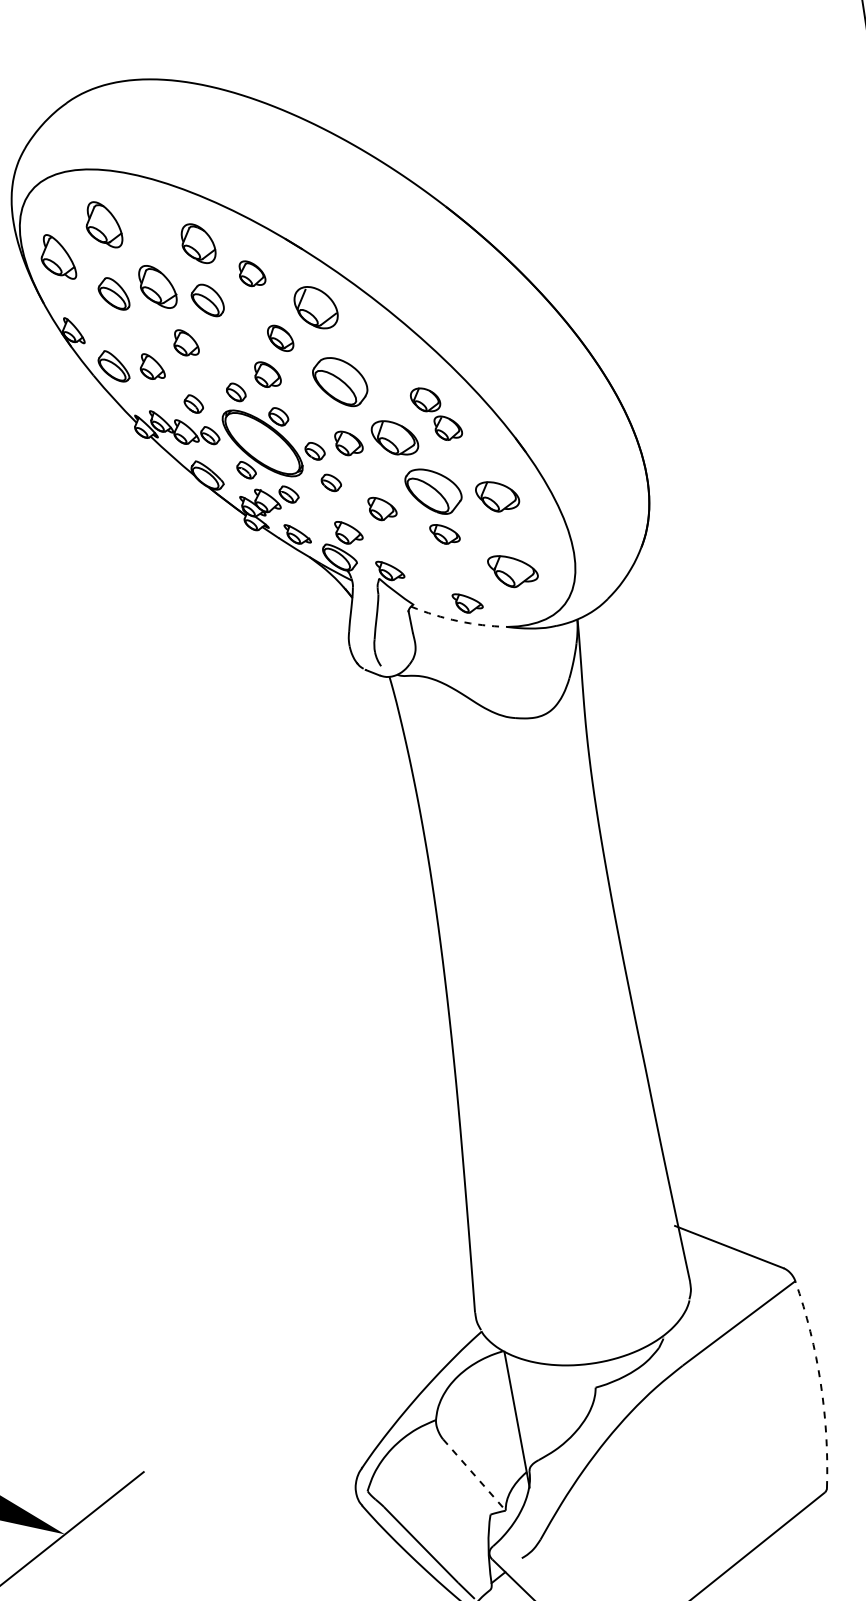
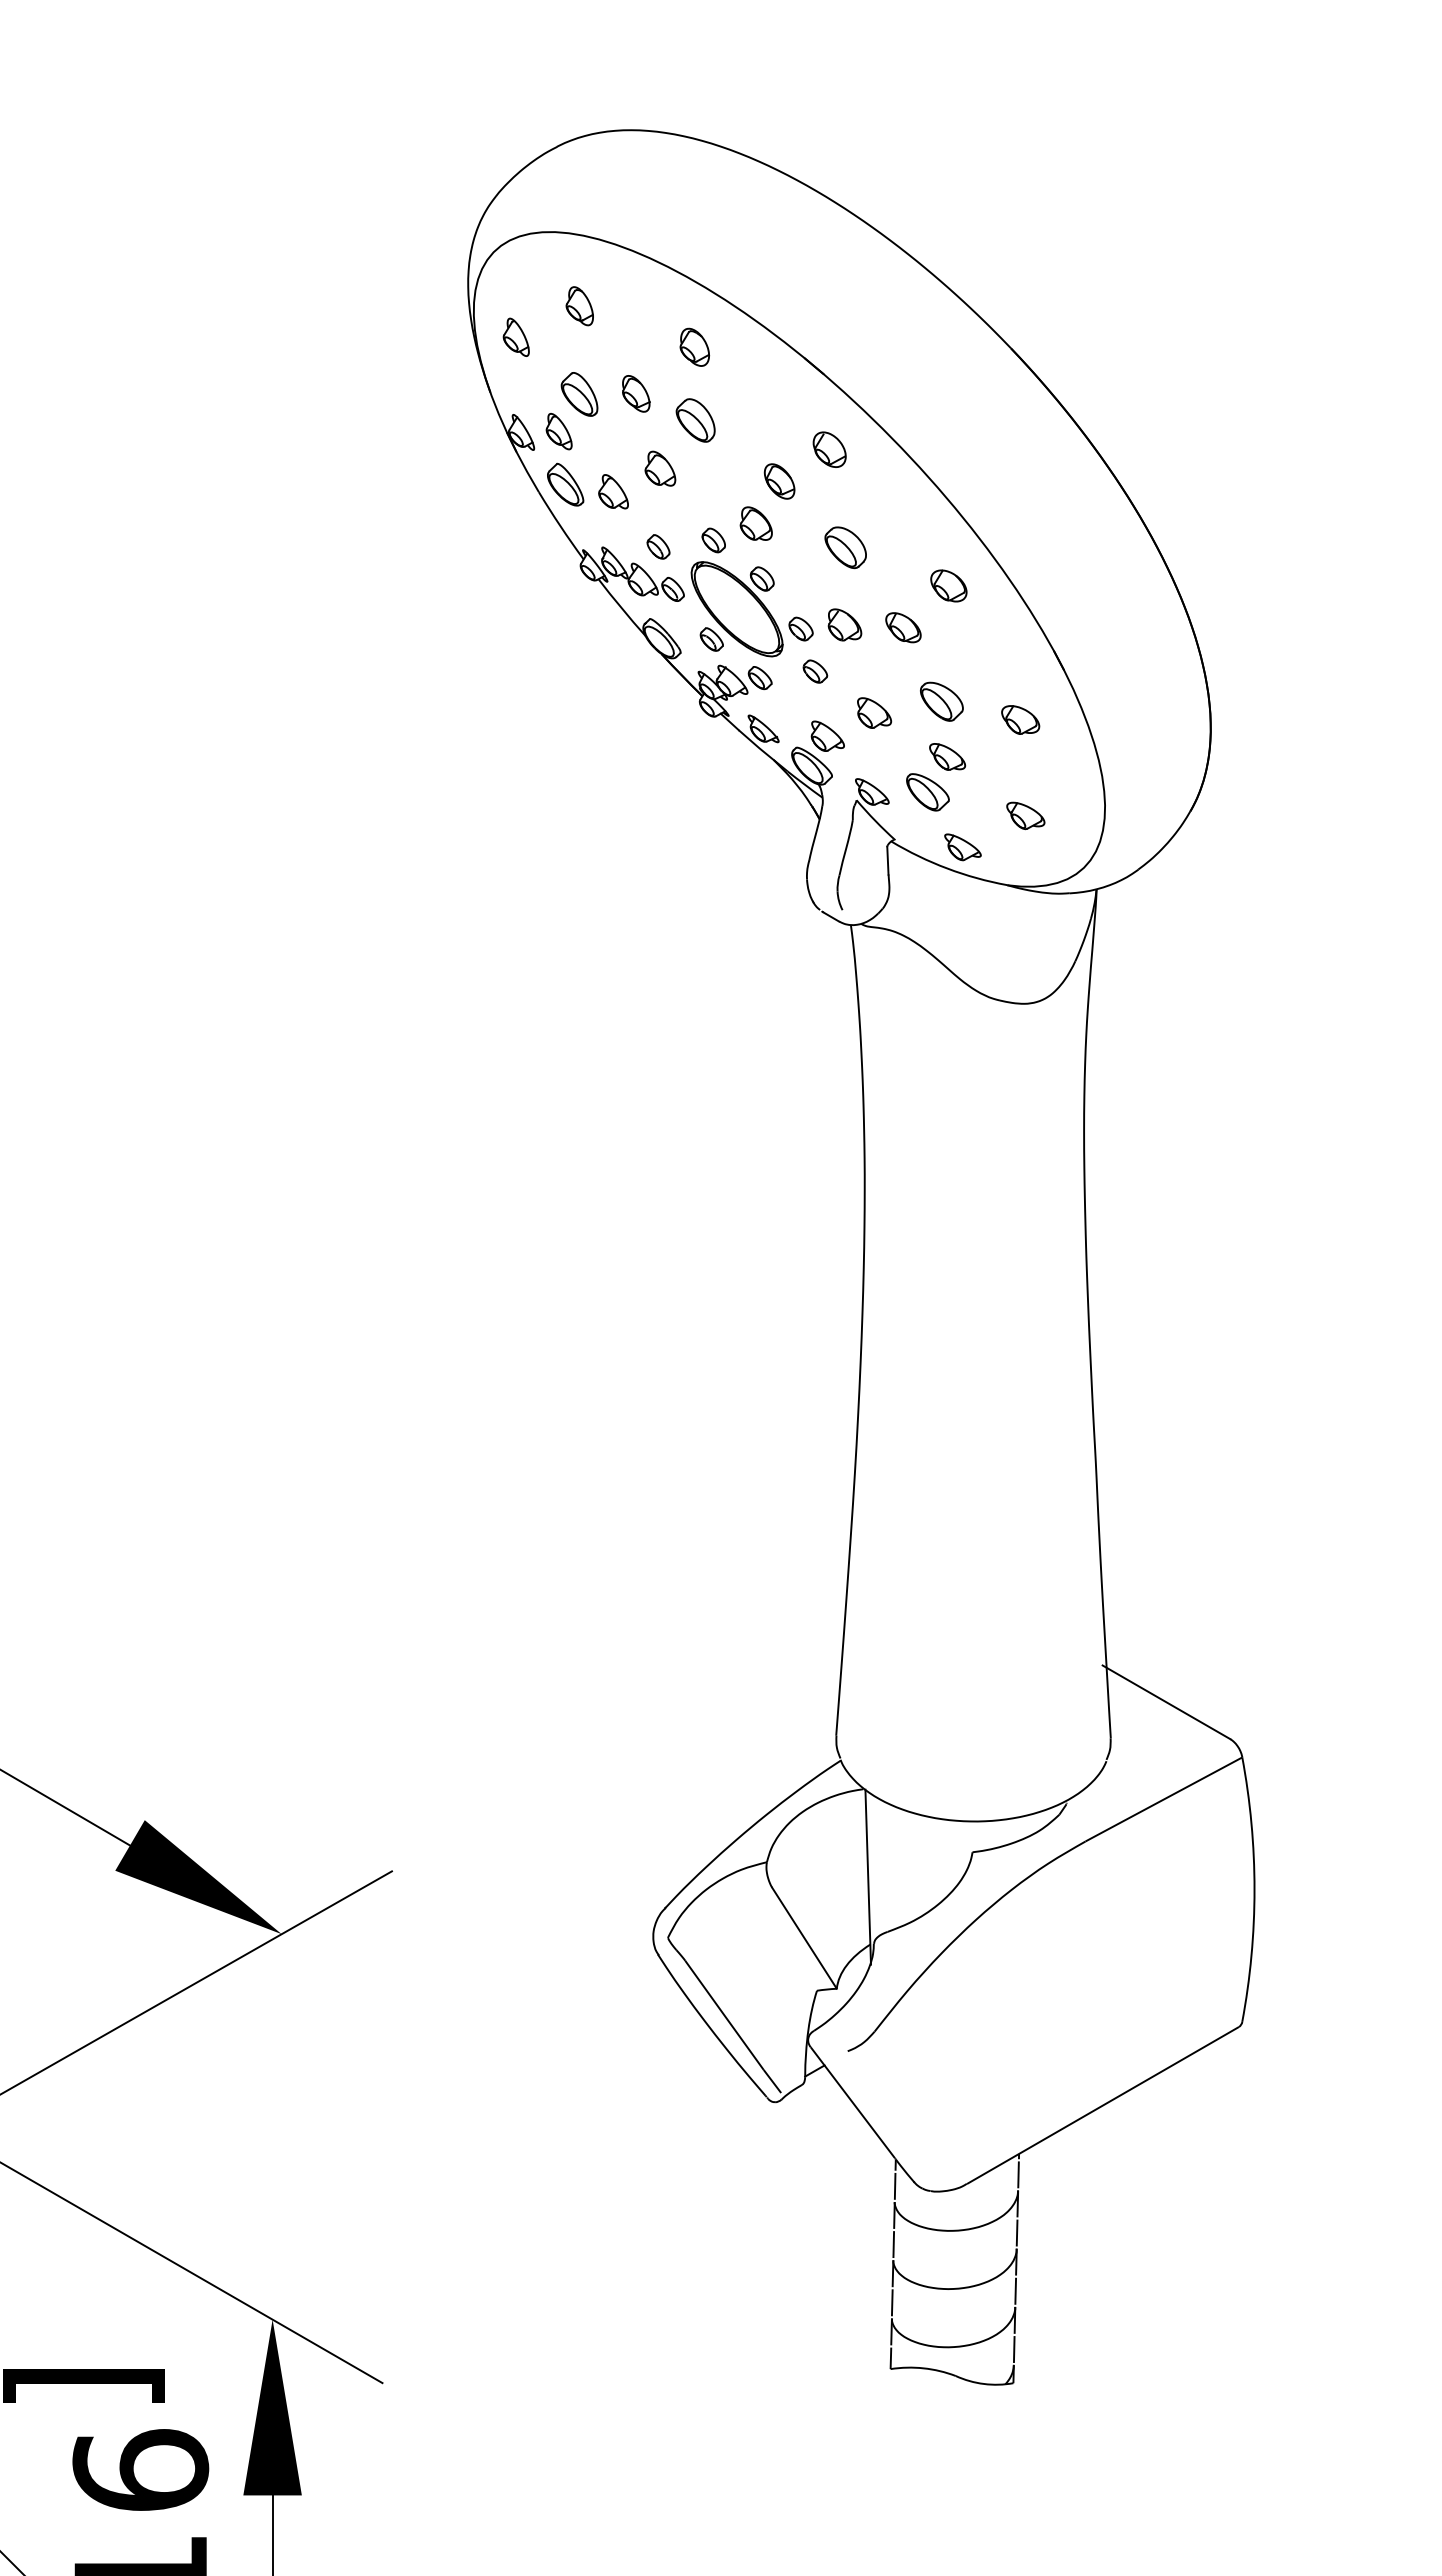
part: (103, 225) -> (579, 306), size x0.62
part: (197, 242) -> (694, 346), size x0.71
part: (56, 256) -> (515, 336), size x0.62
part: (251, 273) -> (755, 394), removed
part: (158, 286) -> (636, 393), size x0.62
part: (315, 307) -> (829, 449), size x0.62
part: (101, 325) -> (558, 431), added
part: (340, 382) -> (845, 547), size x0.62
part: (447, 427) -> (971, 624), removed
part: (395, 437) -> (903, 627), size x0.62
part: (433, 491) -> (941, 701), size x0.62
part: (497, 495) -> (1020, 719), size x0.71
part: (433, 564) -> (927, 792), added
part: (512, 570) -> (1025, 815), size x0.62
arc: (458, 621) -> (947, 868), dashed -> solid
arc: (820, 1383) -> (1254, 1889), dashed -> solid
line: (474, 1475) -> (804, 1938), dashed -> solid

